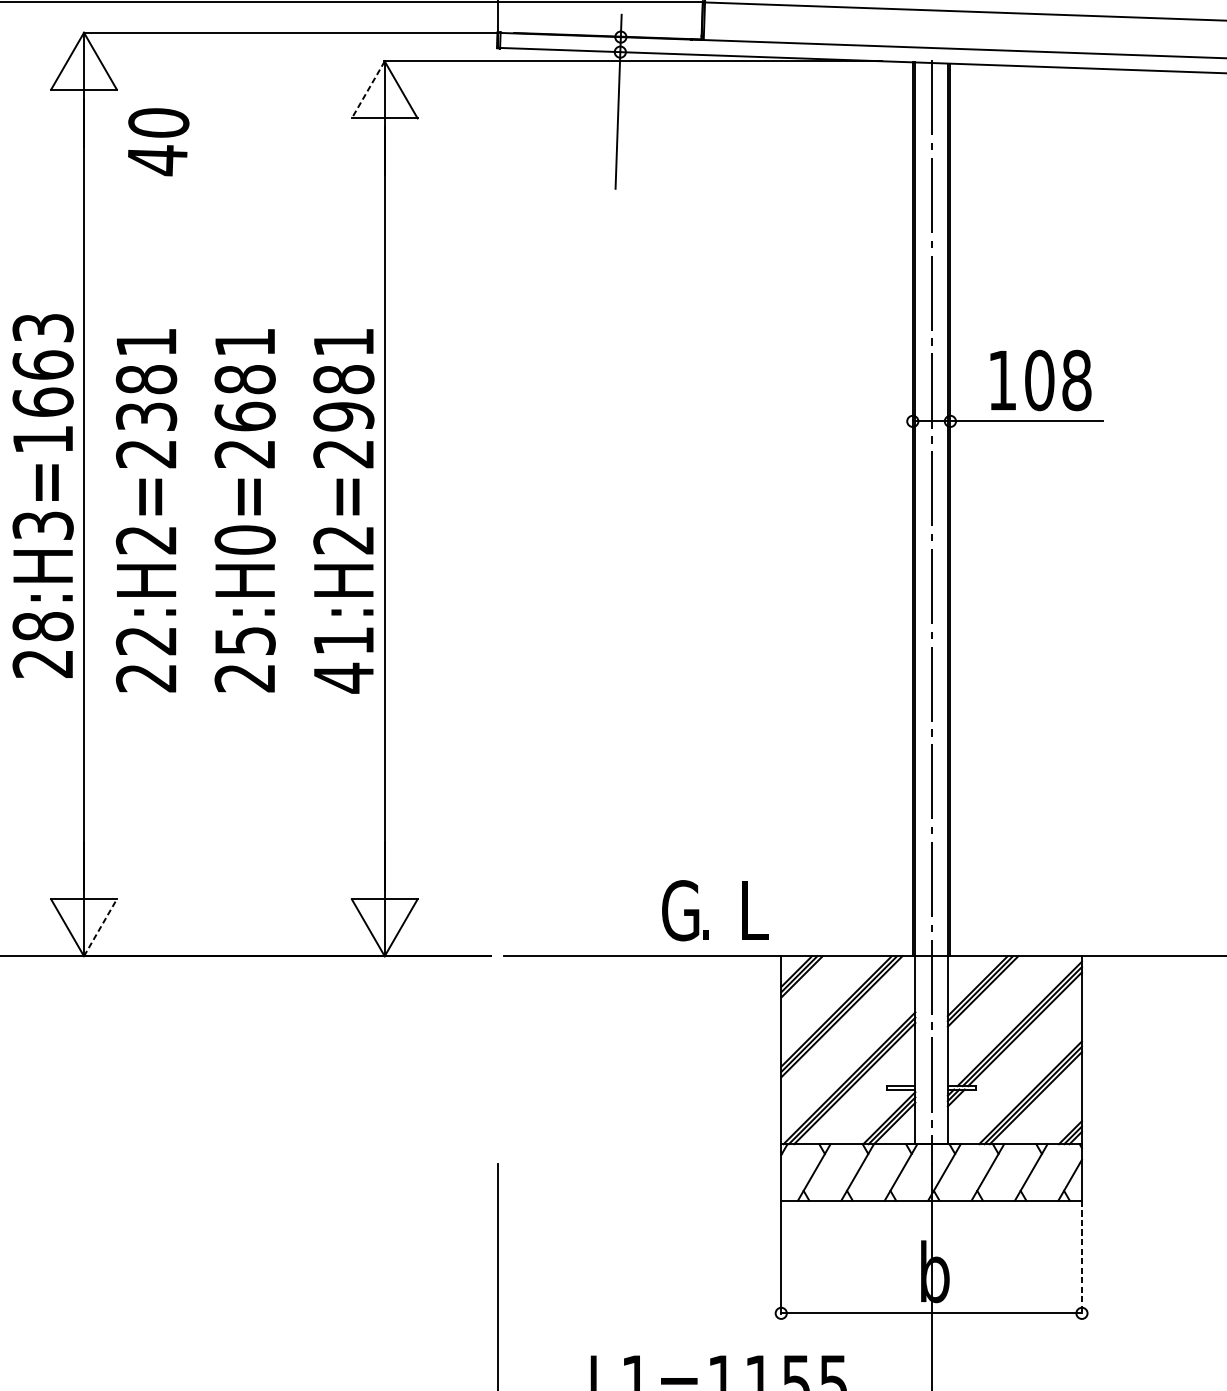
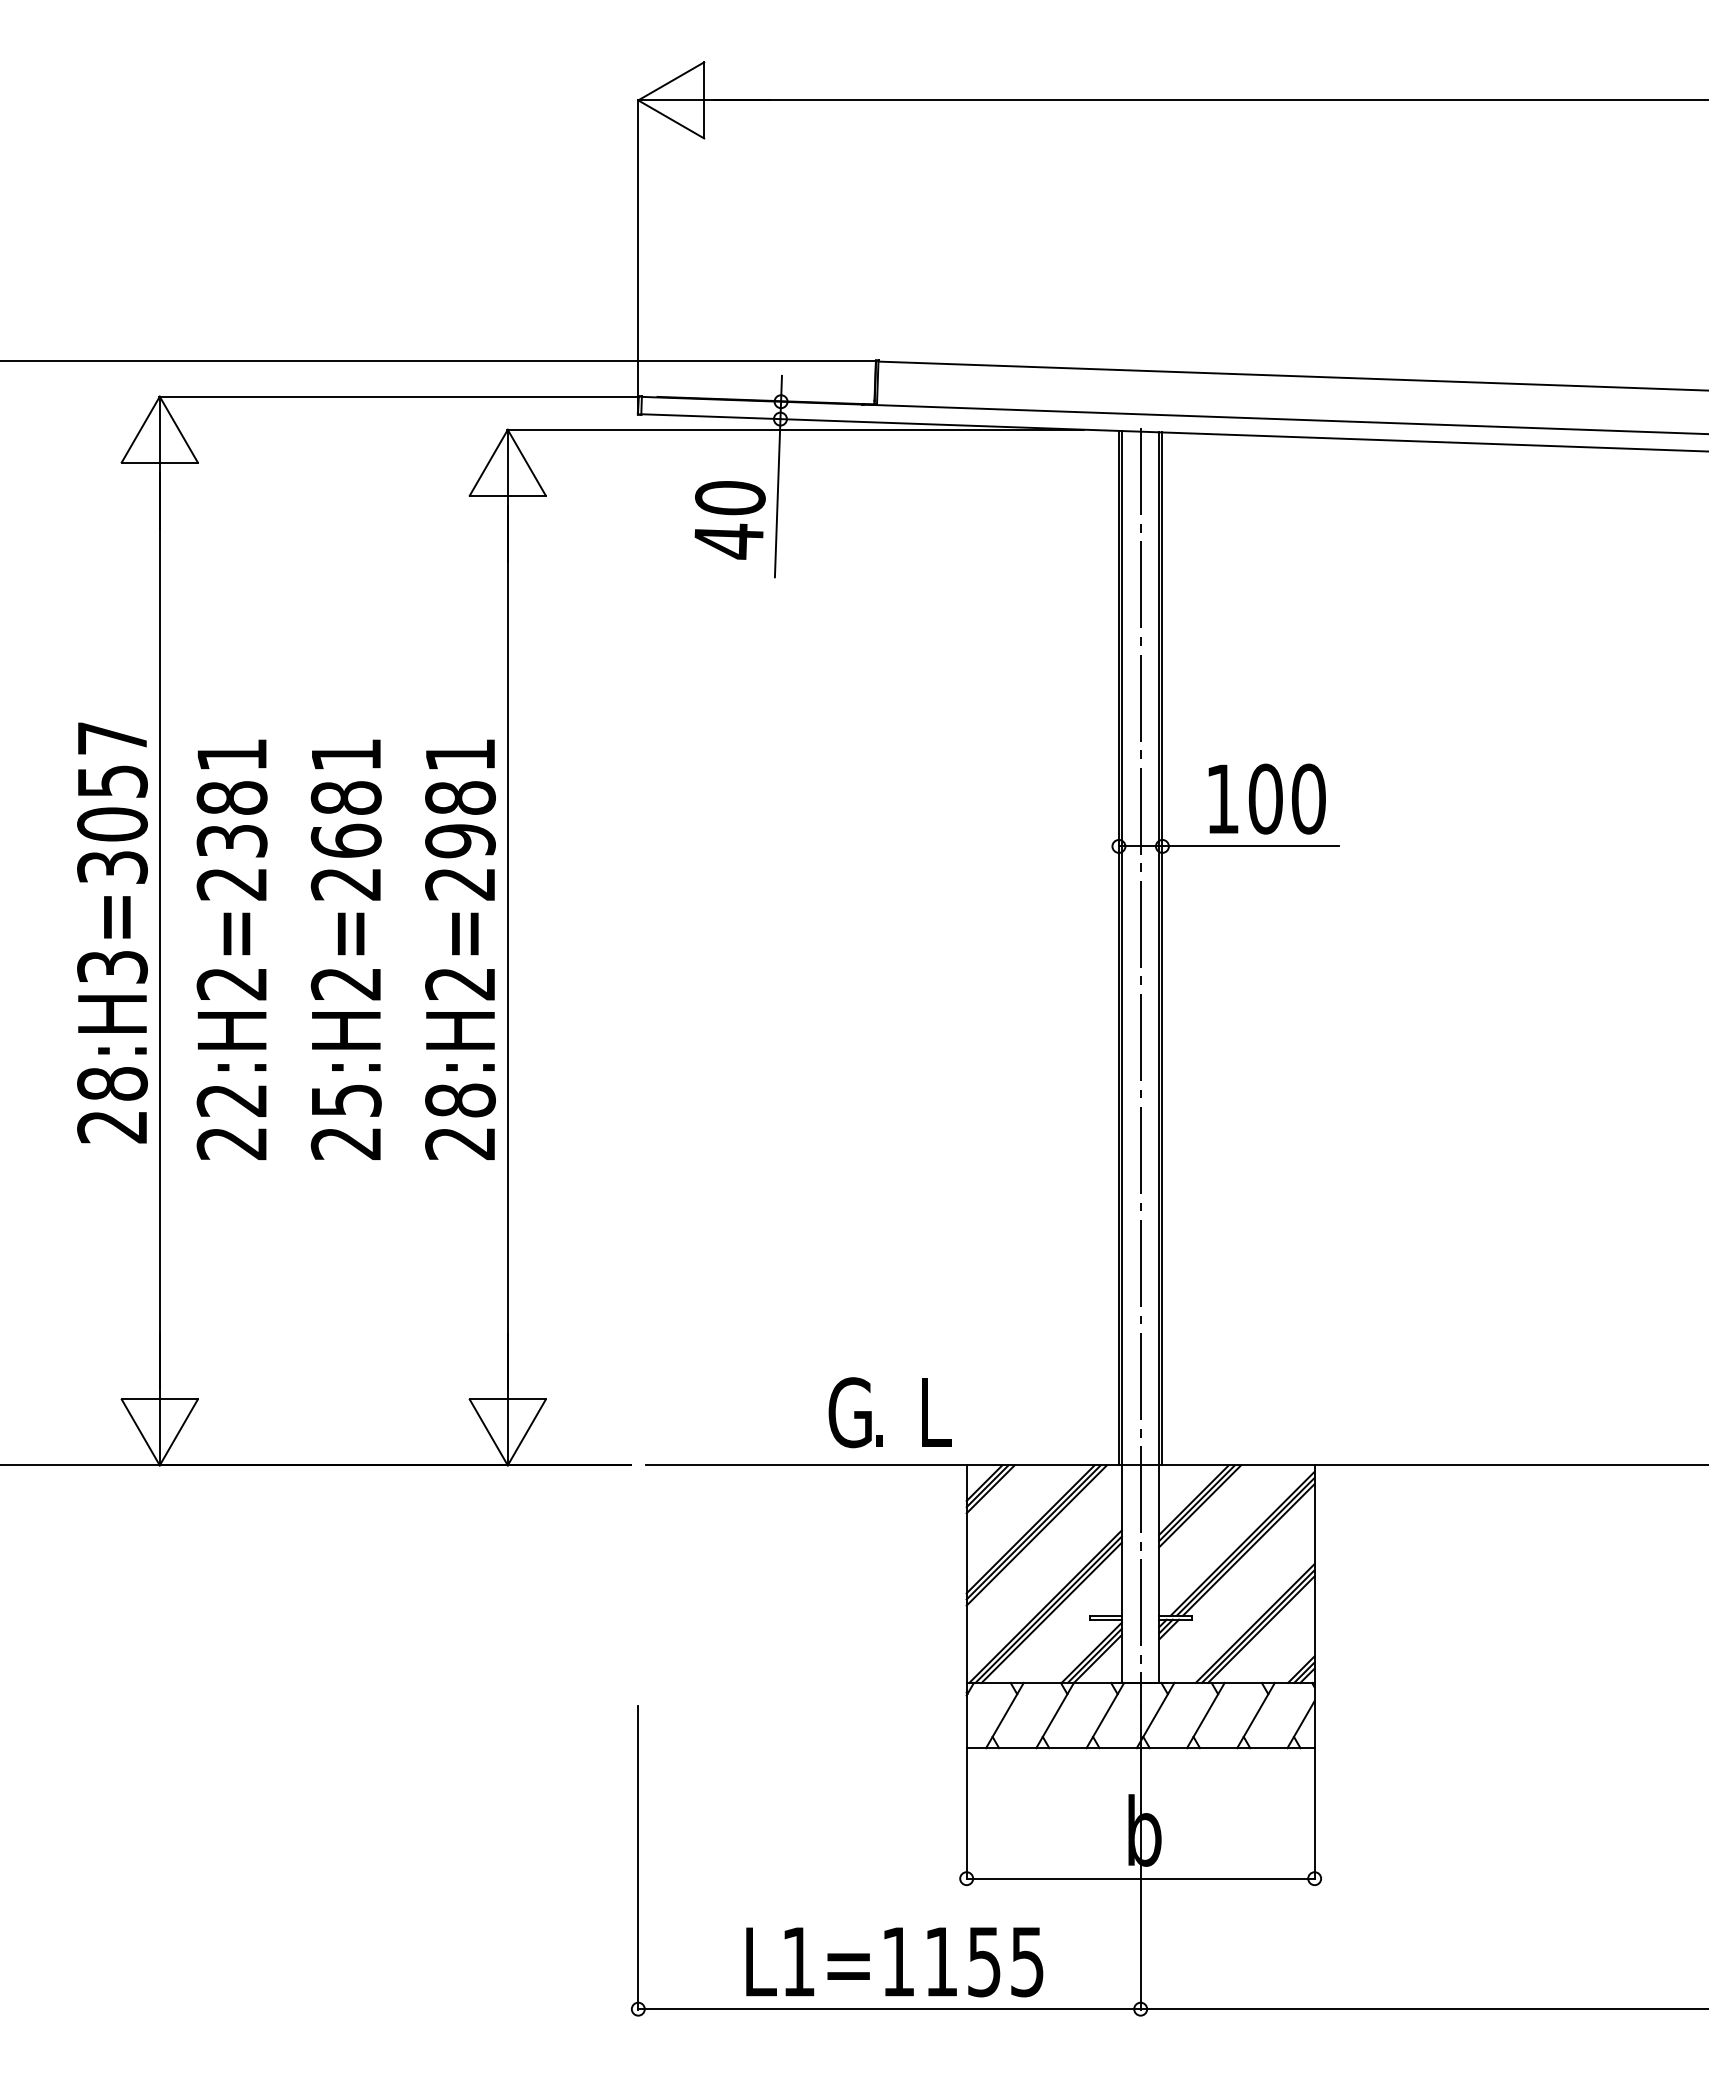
line: (368, 90) -> (488, 463), dashed -> solid
text: (158, 142) -> (729, 520), moved
text: (1076, 380) -> (1308, 799), 108 -> 100
text: (43, 383) -> (112, 802), 28:H3=1663 -> 28:H3=3057
text: (244, 539) -> (345, 983), 25:H0=2681 -> 25:H2=2681
text: (343, 659) -> (460, 1122), 41:H2=2981 -> 28:H2=2981
line: (101, 927) -> (179, 1432), dashed -> solid
line: (1081, 1257) -> (1314, 1814), dashed -> solid

